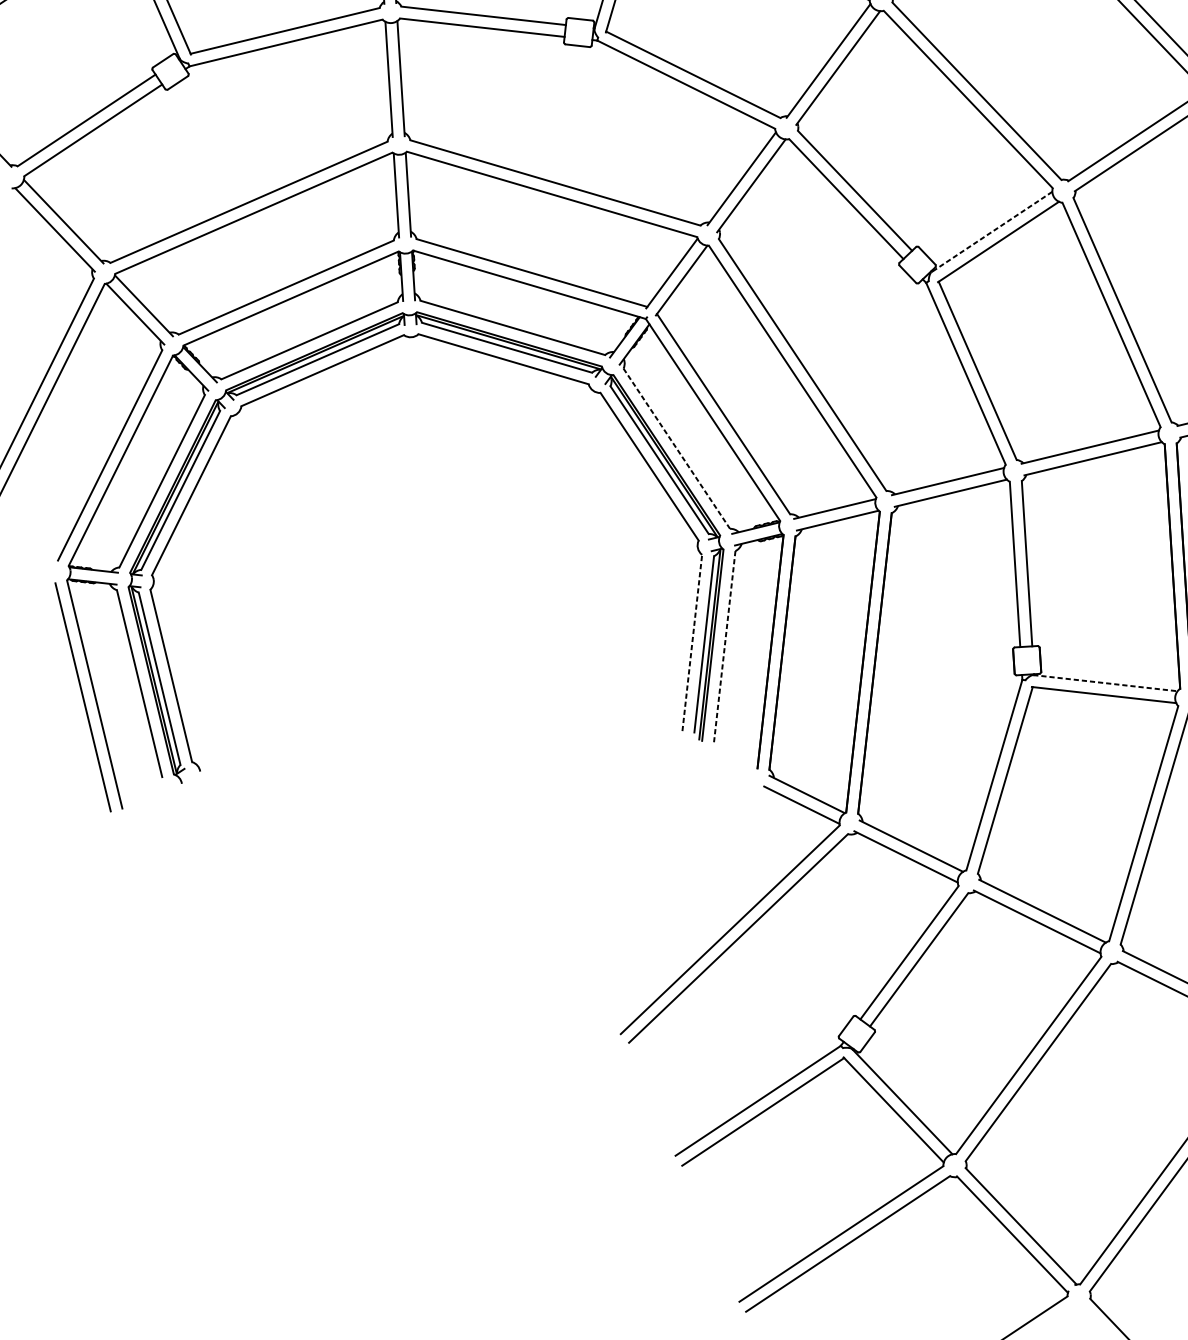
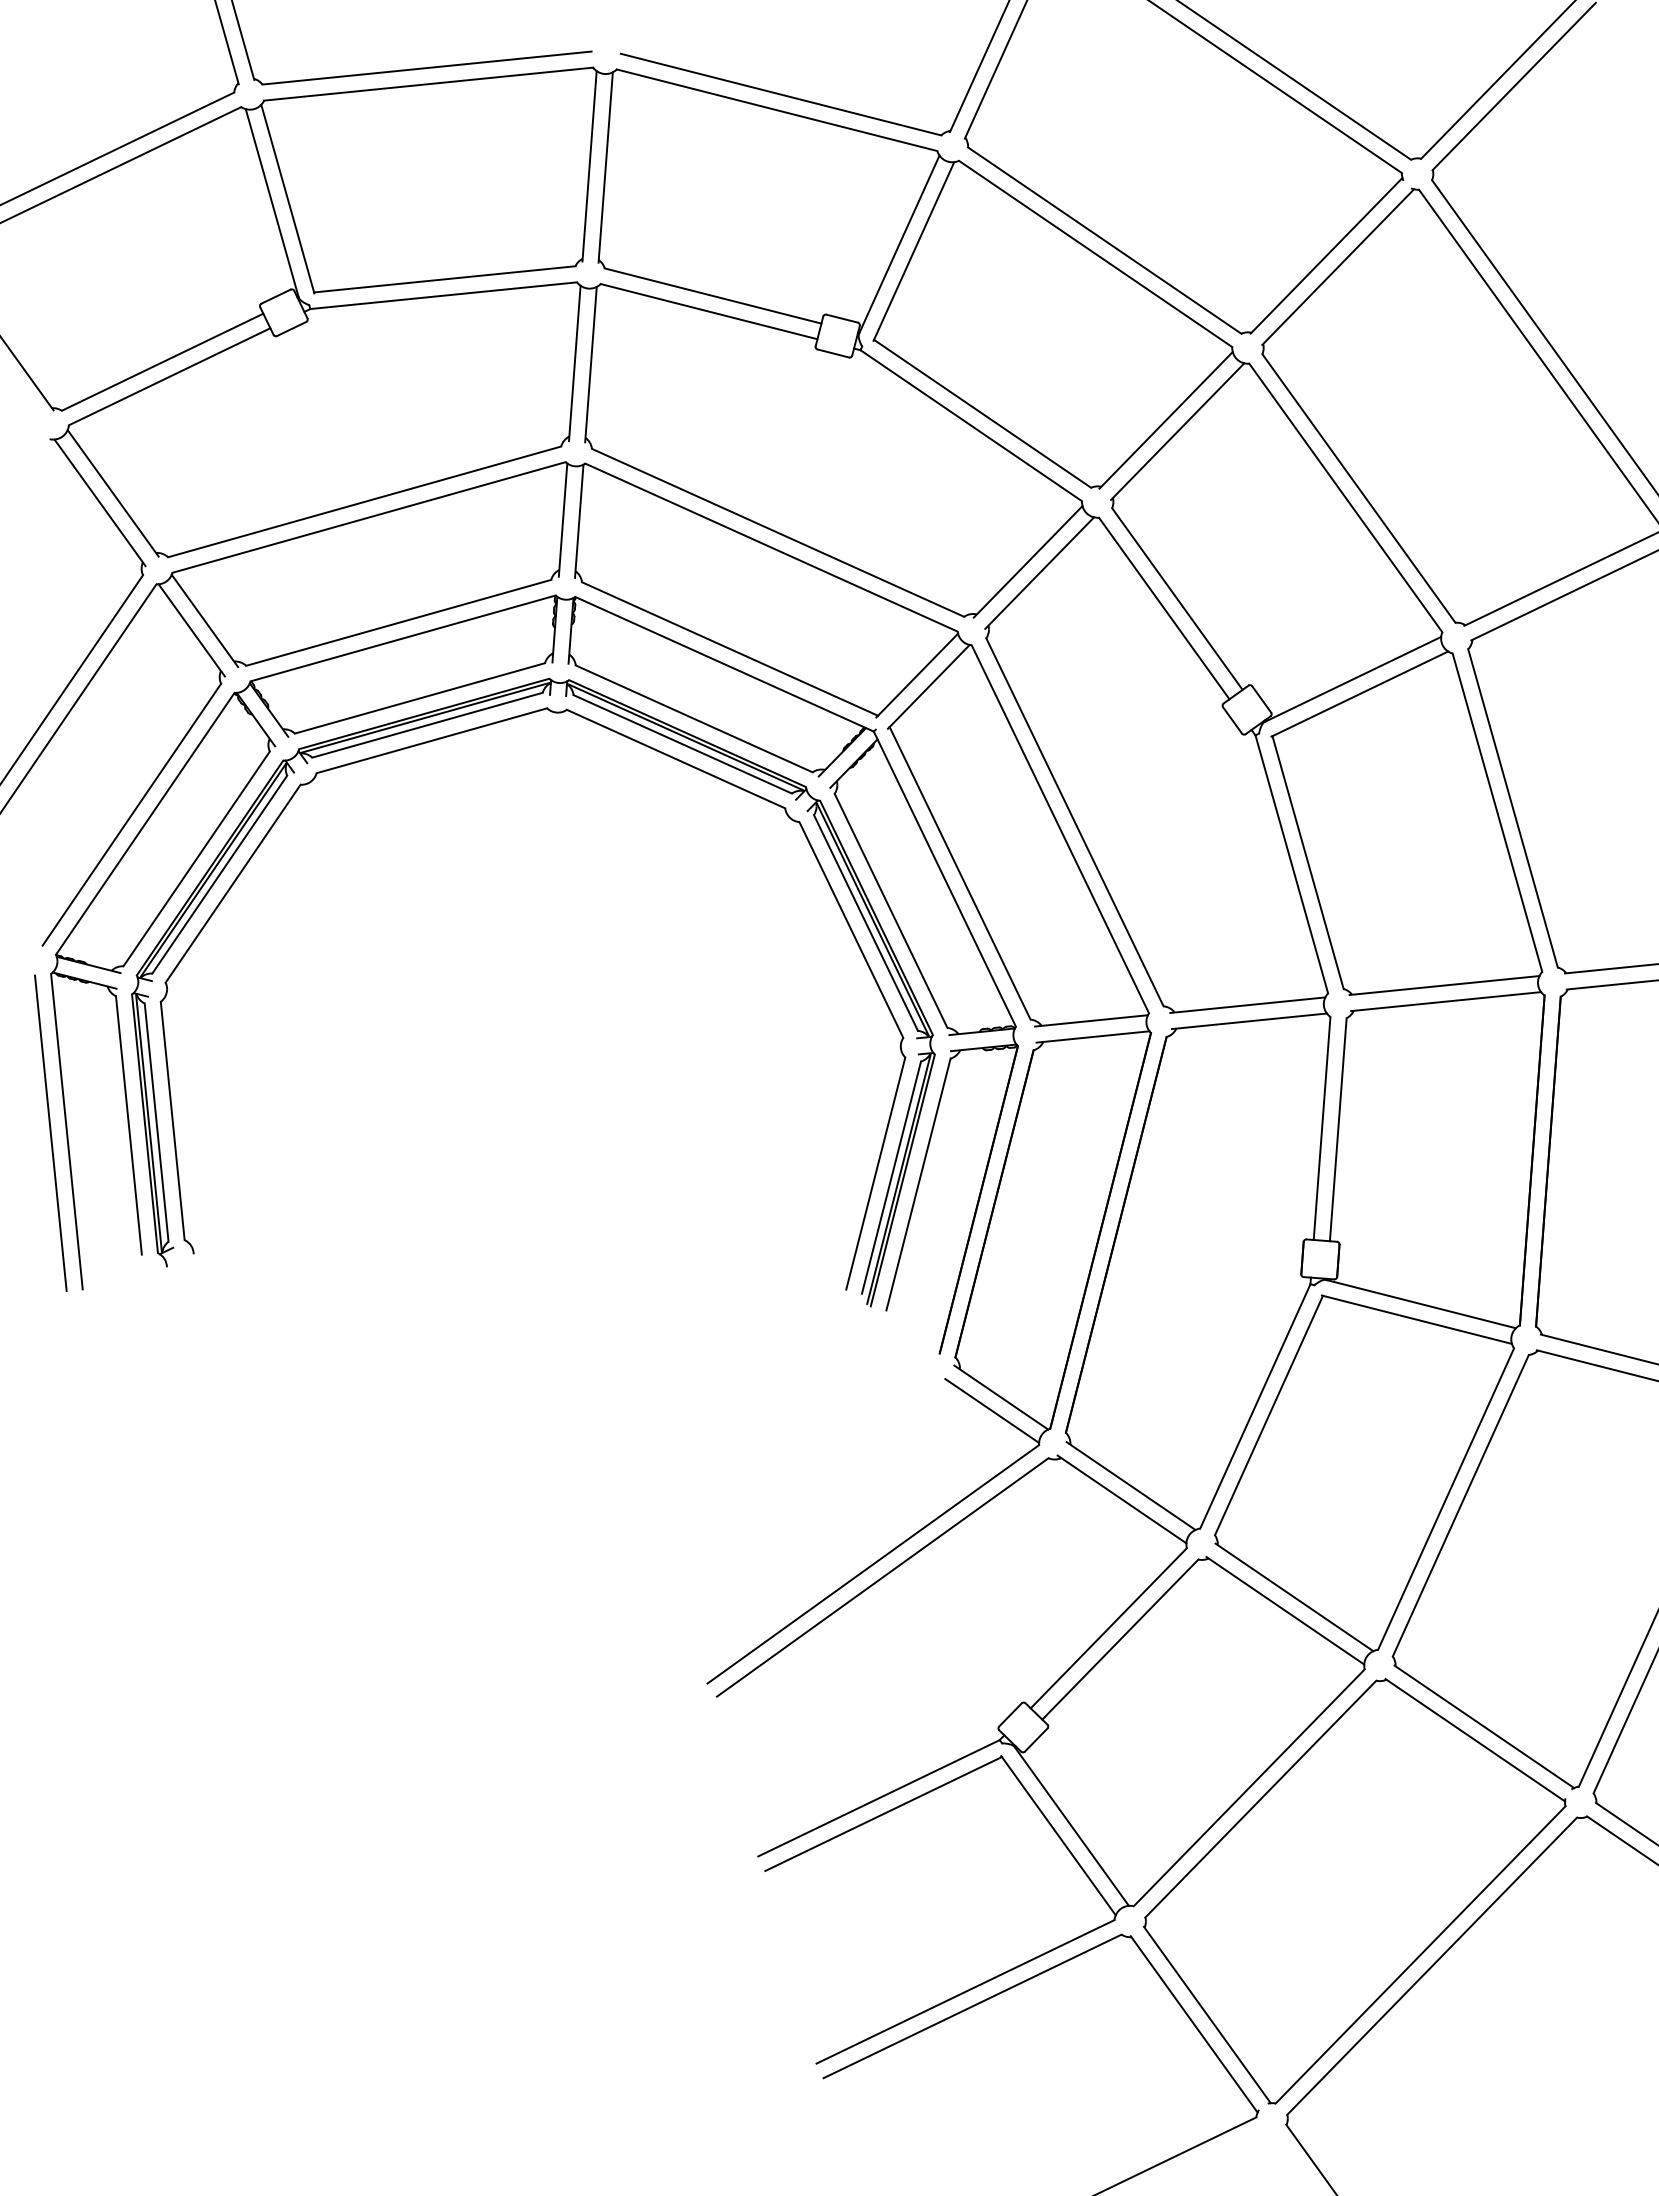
line: (991, 232) -> (1352, 679), dashed -> solid
line: (677, 448) -> (891, 910), dashed -> solid
line: (692, 642) -> (875, 1173), dashed -> solid
line: (724, 646) -> (918, 1184), dashed -> solid
line: (1105, 683) -> (1421, 1304), dashed -> solid

